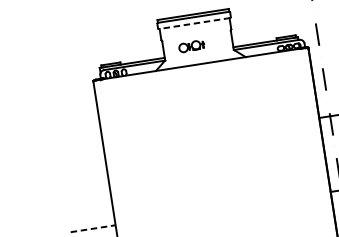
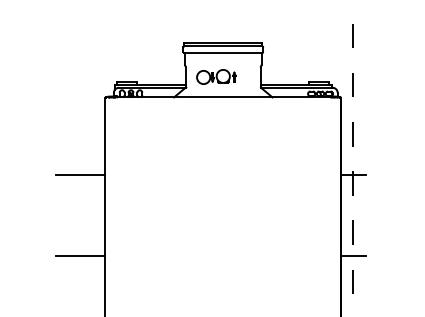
line: (193, 24) -> (222, 53), dashed -> solid
part: (191, 45) -> (216, 76), size x1.43
line: (81, 154) -> (80, 174), added
line: (92, 228) -> (80, 255), dashed -> solid

